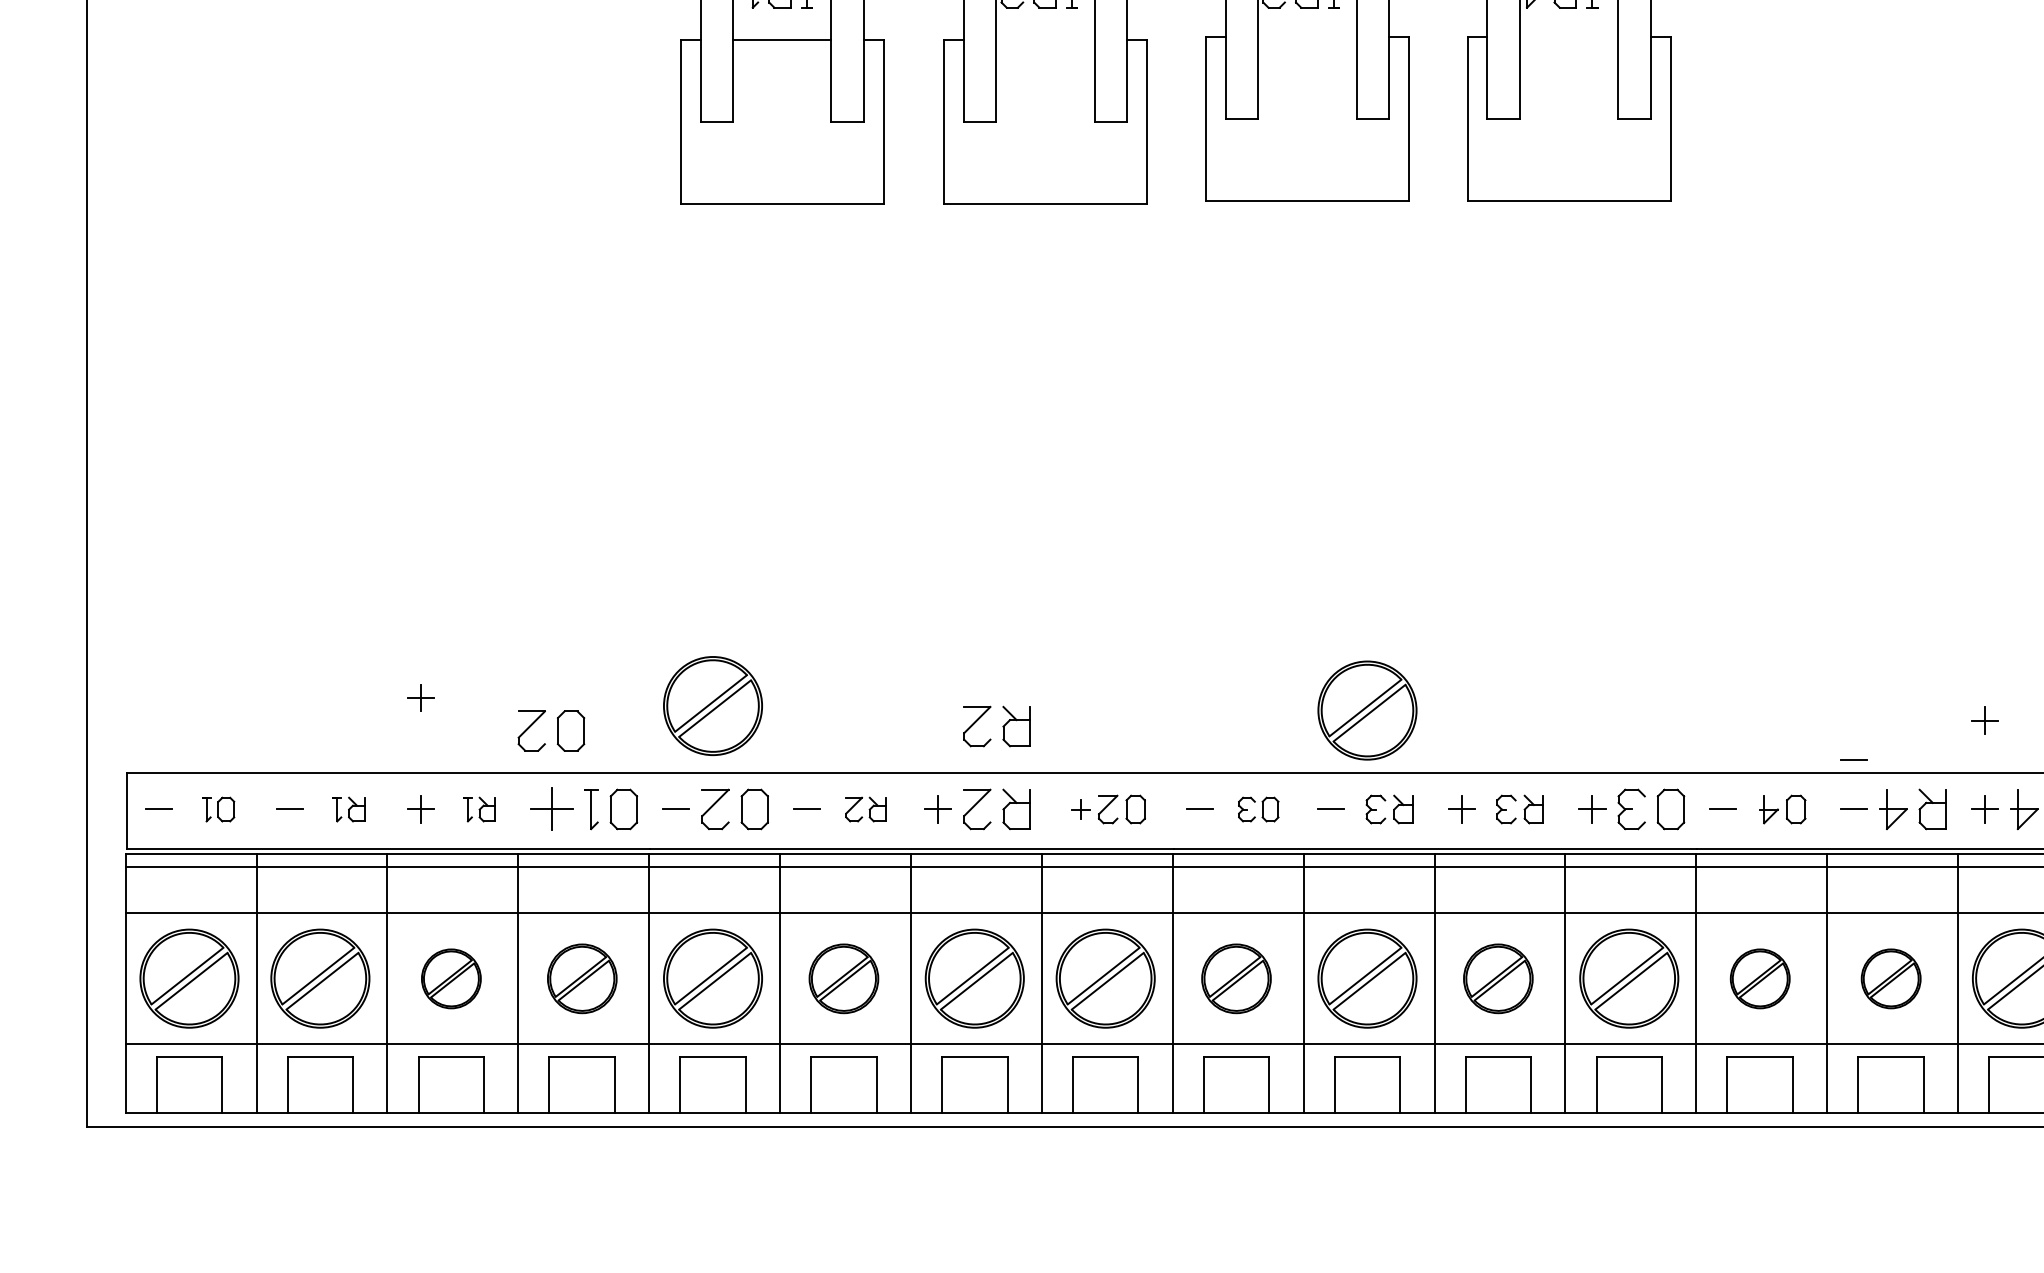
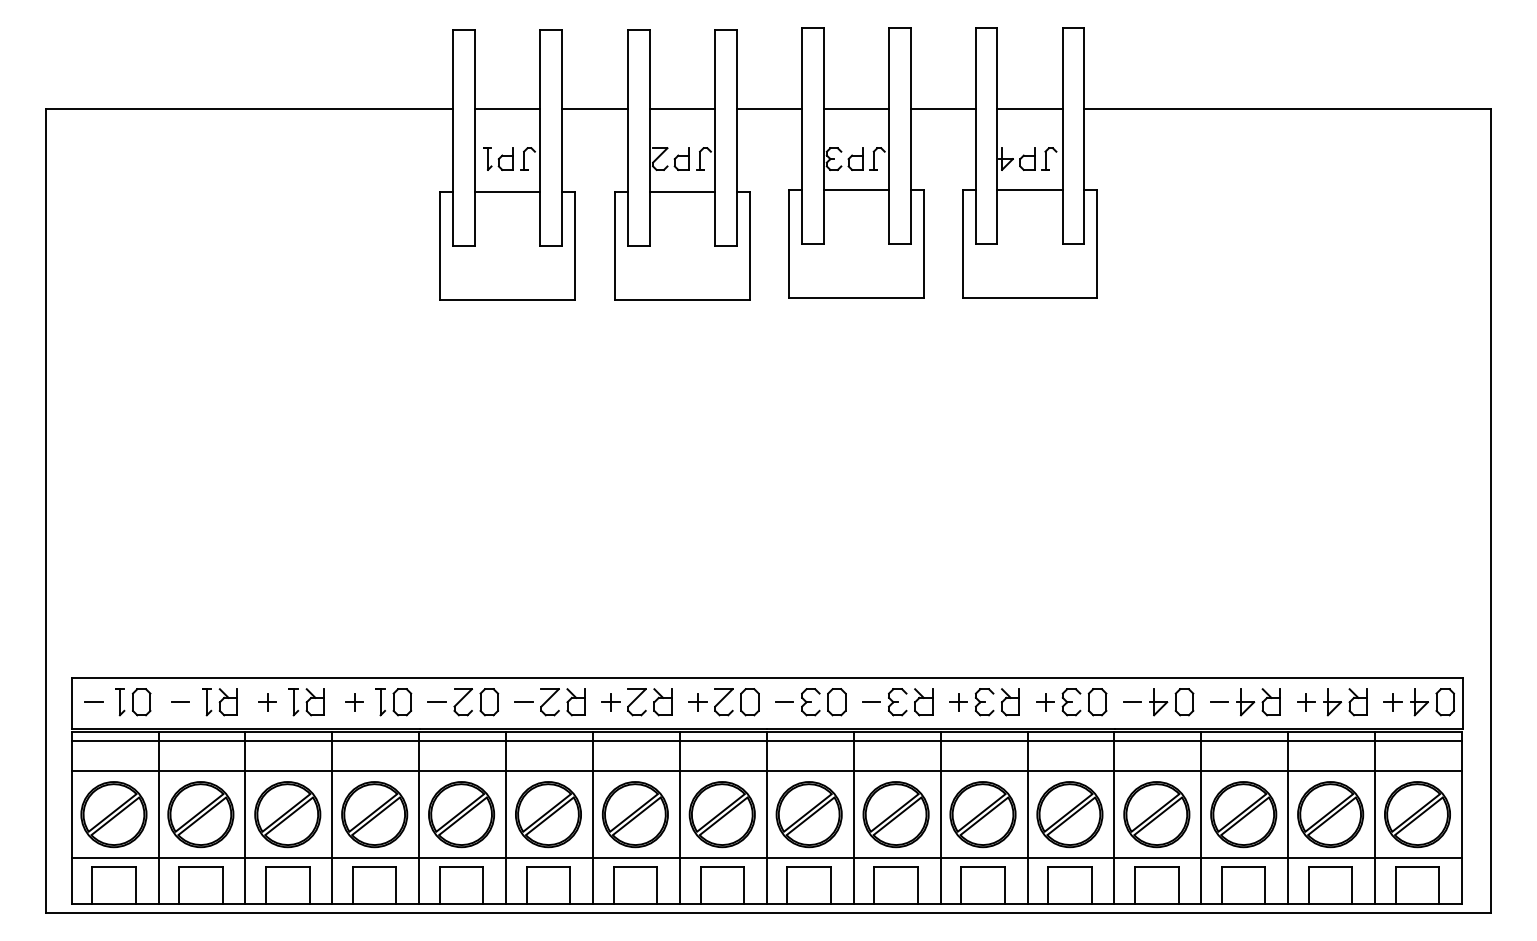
line: (1306, 37) -> (855, 189), added
line: (1568, 37) -> (1029, 189), added
line: (1045, 40) -> (682, 191), added
part: (420, 698) -> (267, 628), removed
part: (712, 705) -> (461, 633), removed
part: (1366, 710) -> (895, 636), removed
part: (1985, 720) -> (1306, 643), removed
part: (996, 726) -> (649, 647), removed
part: (551, 731) -> (354, 650), removed
line: (1854, 758) -> (1219, 668), removed
part: (218, 809) -> (133, 702), size x1.67
part: (348, 809) -> (219, 702), size x1.67
part: (479, 809) -> (306, 702), size x1.67
part: (551, 809) -> (354, 702), size x0.62
part: (865, 809) -> (562, 702), size x1.67
part: (1107, 809) -> (723, 702), size x1.43
part: (1258, 809) -> (823, 702), size x1.67
part: (1389, 809) -> (910, 702), size x1.43
part: (1518, 809) -> (996, 702), size x1.43
part: (1782, 809) -> (1171, 702), size x1.43
part: (450, 978) -> (287, 814), size x1.67
part: (581, 978) -> (374, 814), size x1.43
part: (843, 978) -> (548, 814), size x1.43
part: (1235, 978) -> (808, 814), size x1.43
part: (1497, 978) -> (982, 814), size x1.43
part: (1759, 978) -> (1156, 814), size x1.67
part: (1890, 978) -> (1243, 814), size x1.67

